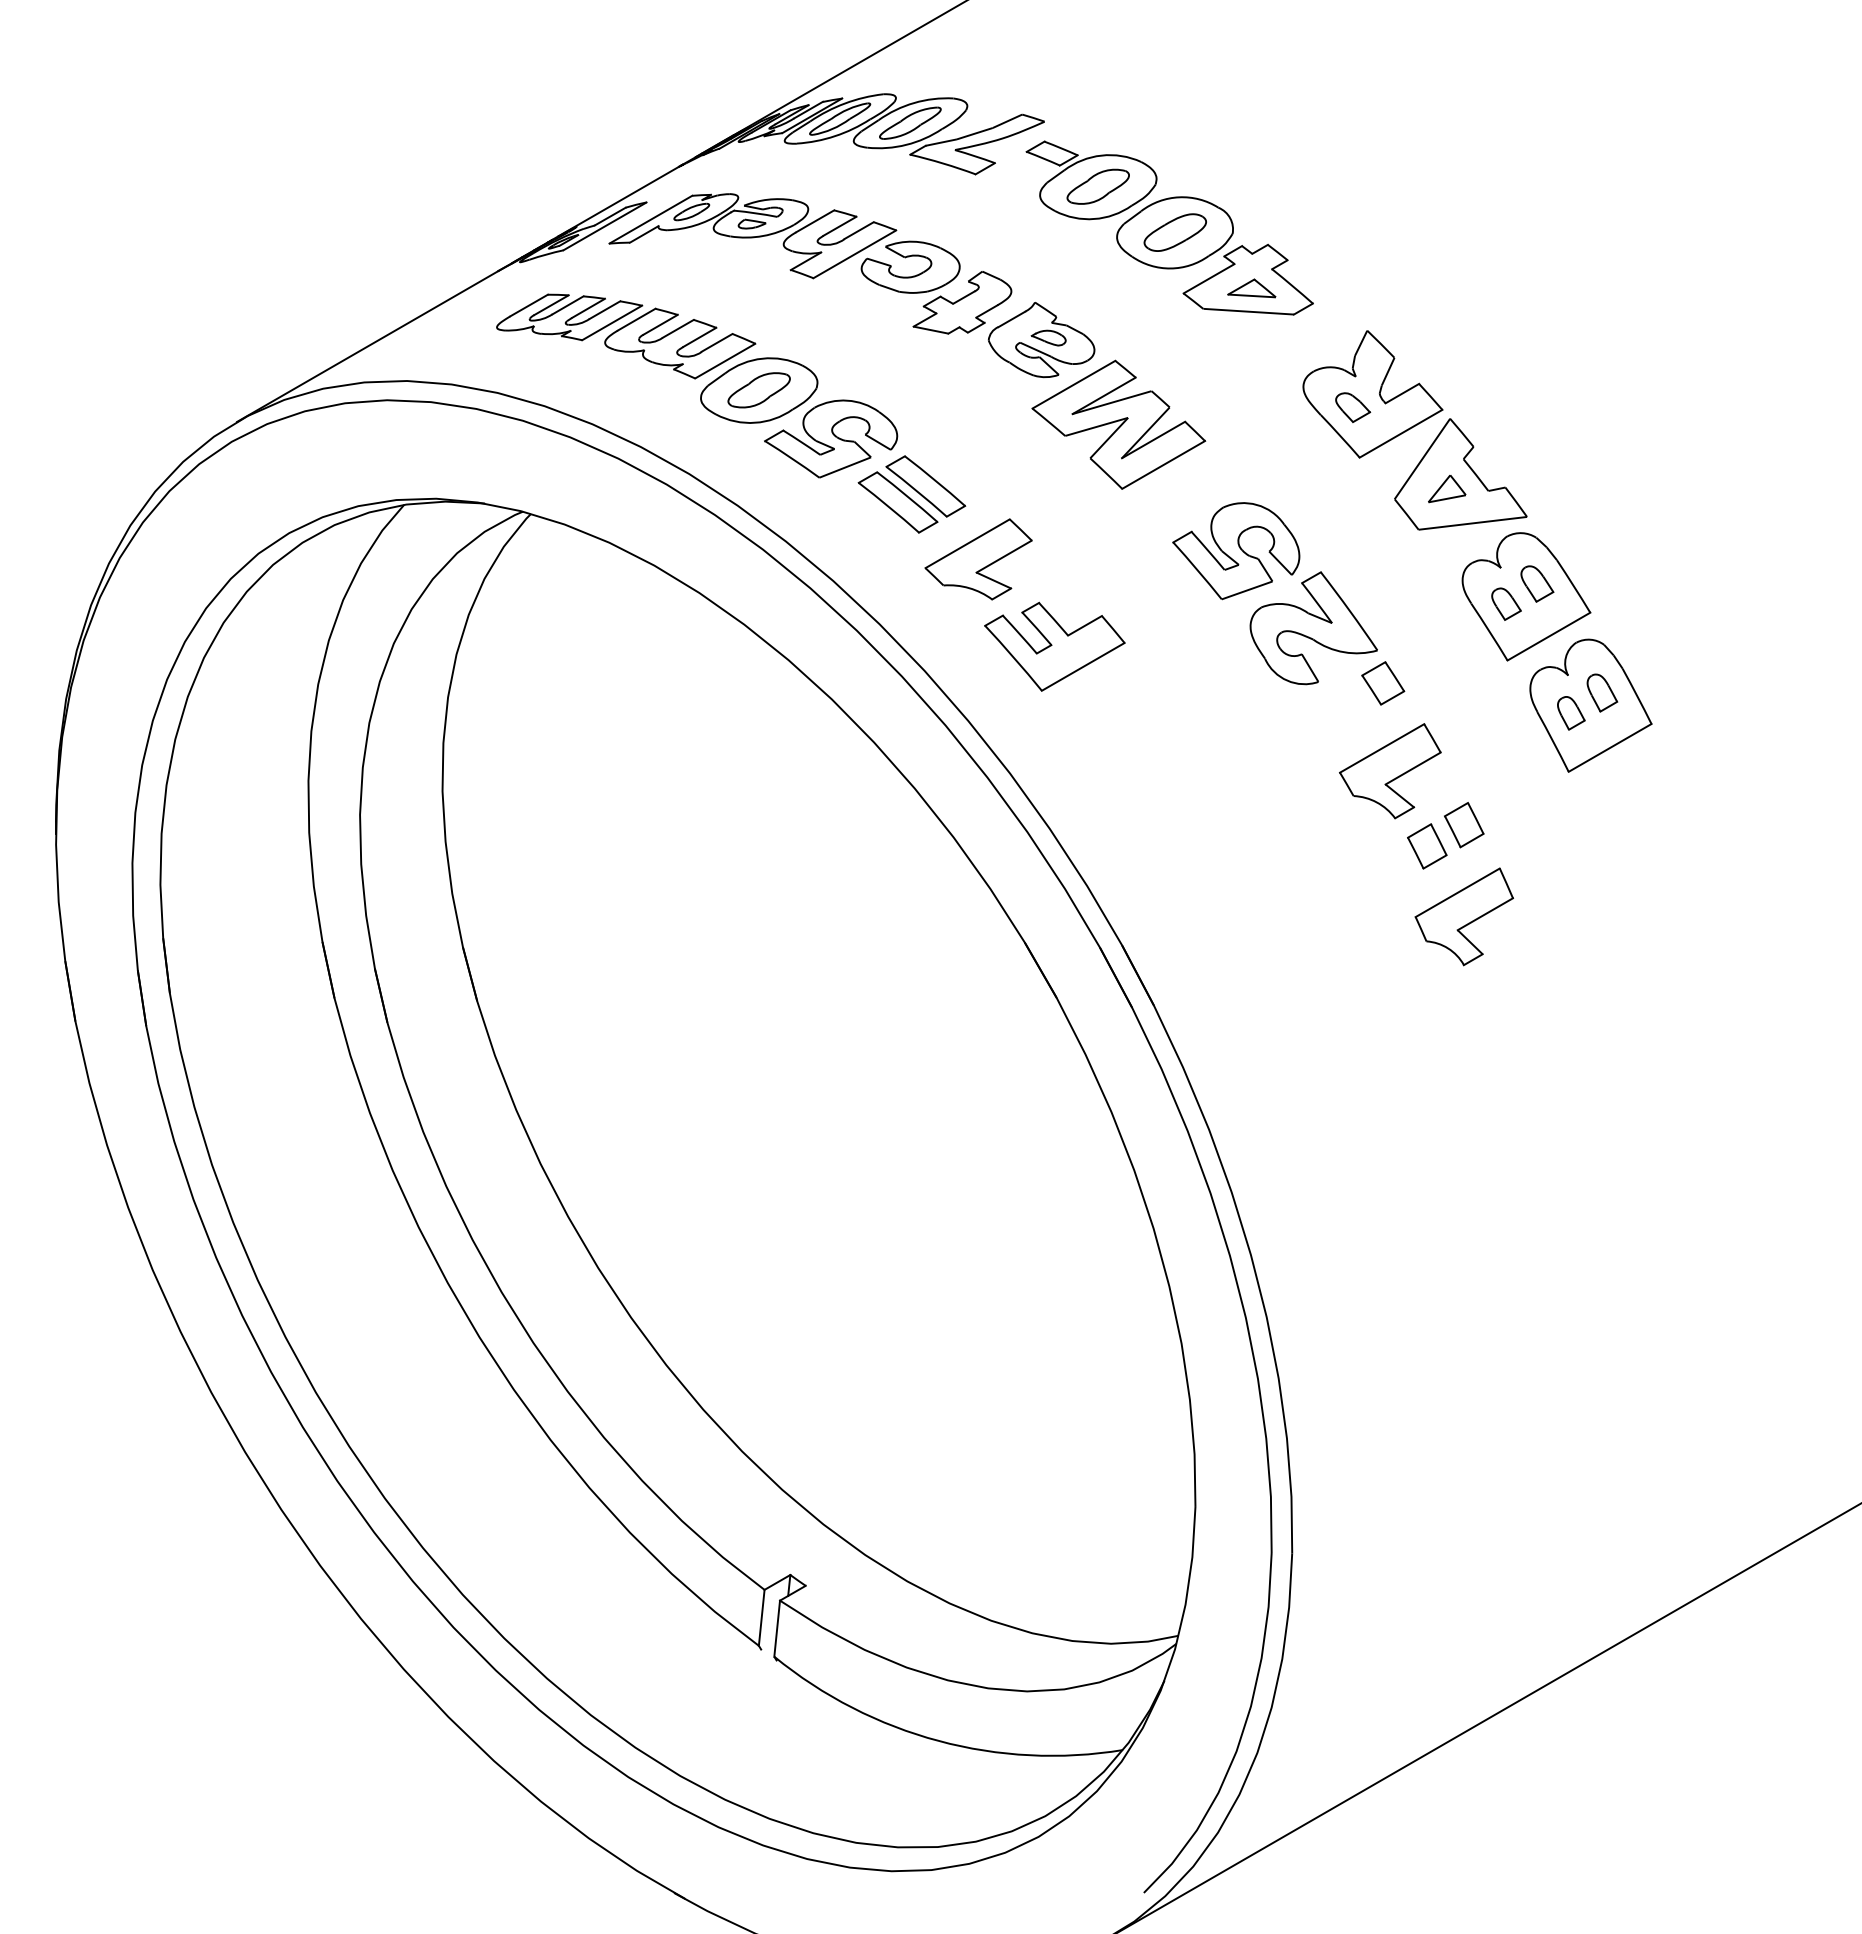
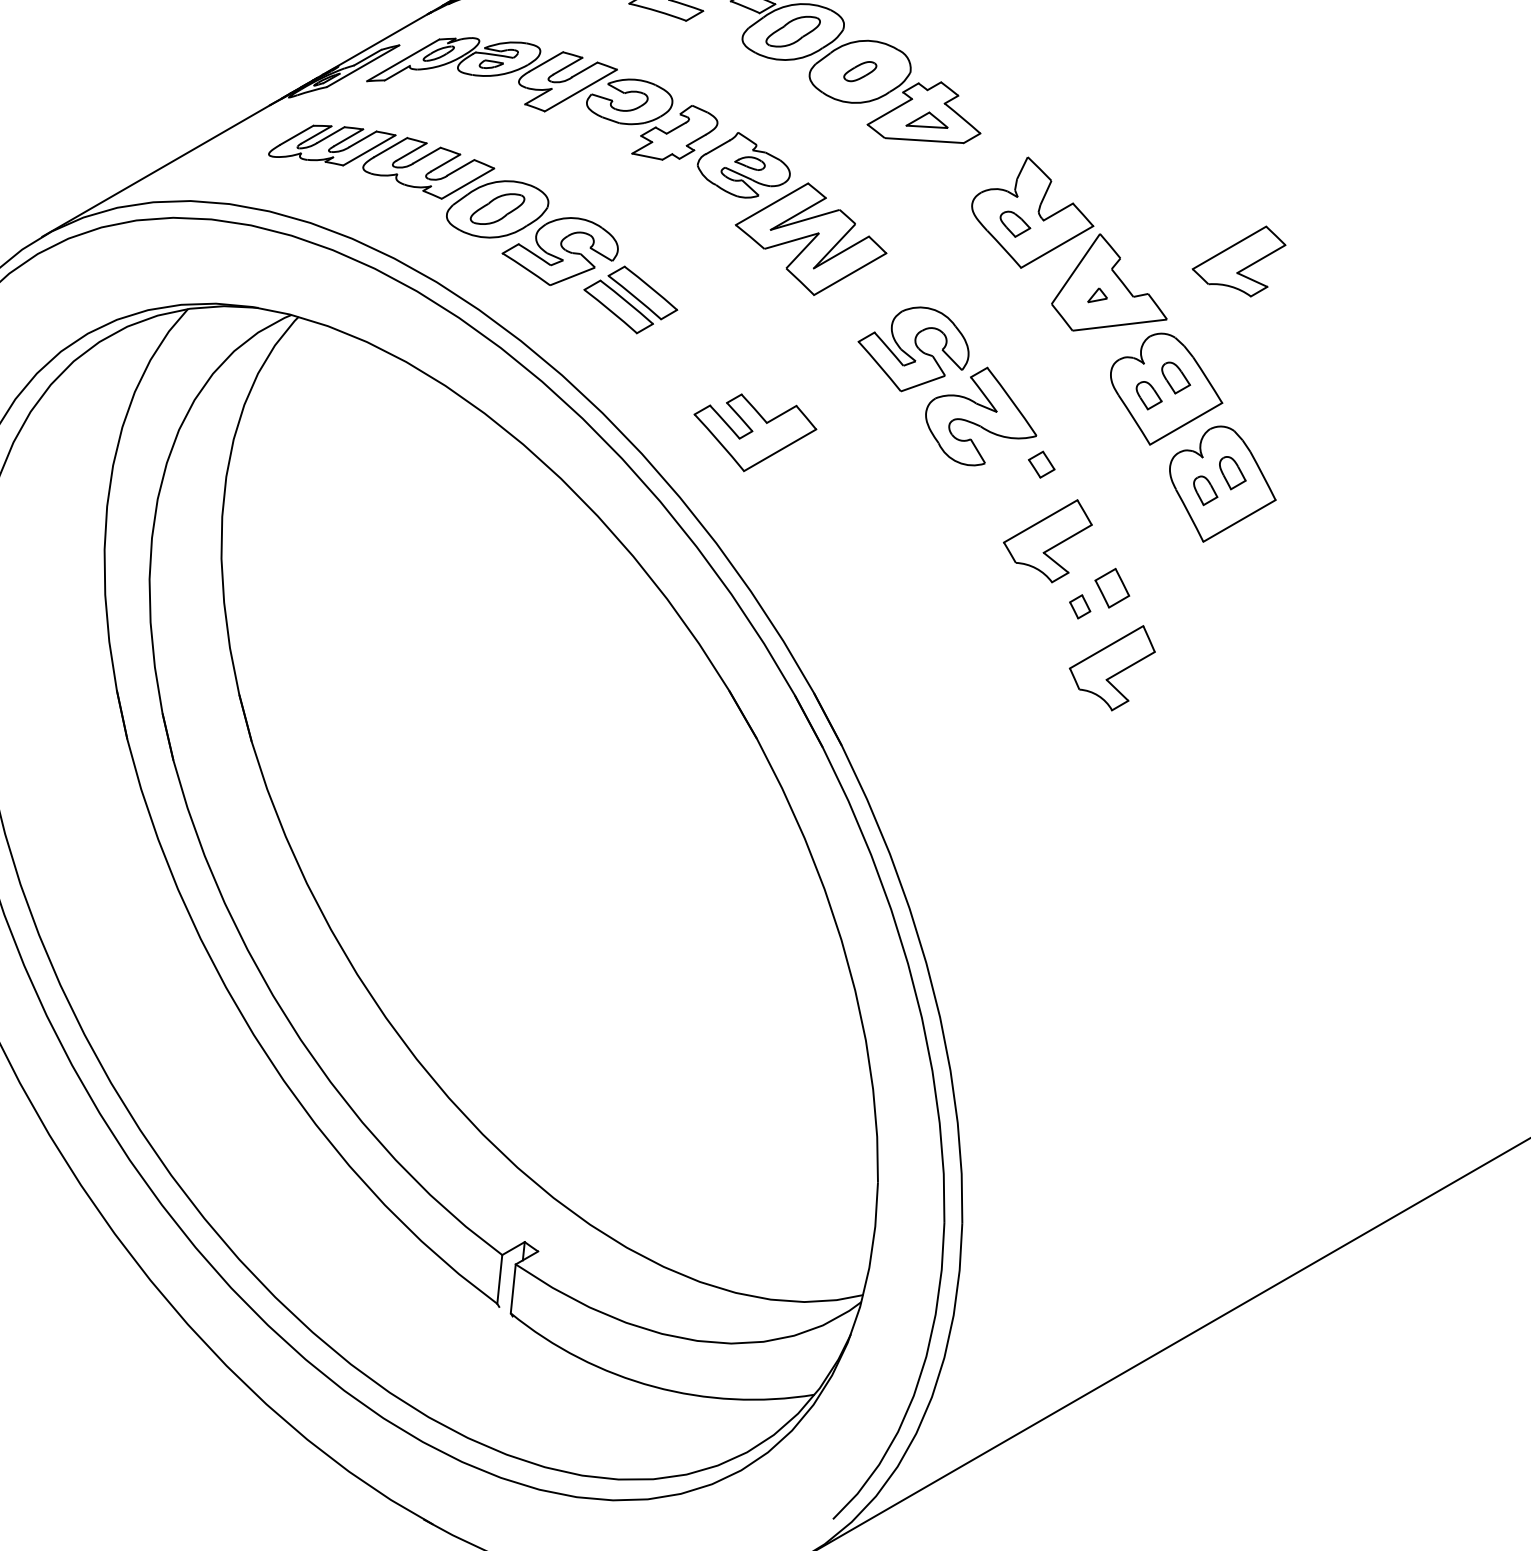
part: (1174, 232) -> (859, 71), size x0.6
part: (1447, 489) -> (1097, 295), size x0.6
part: (978, 559) -> (1238, 261), moved
part: (1383, 683) -> (1041, 464), size x0.7
part: (1427, 846) -> (1080, 606), size x0.6

